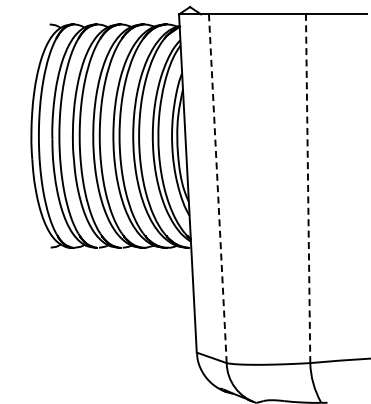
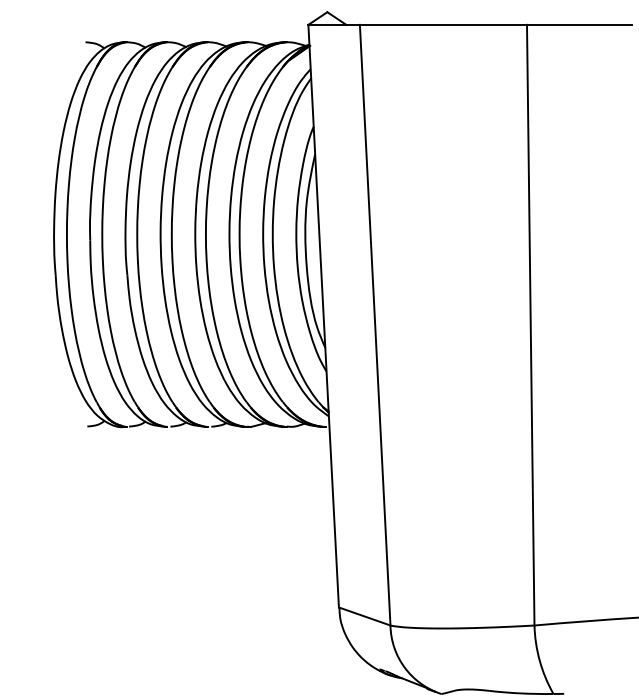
line: (217, 188) -> (374, 324), dashed -> solid
line: (308, 188) -> (531, 324), dashed -> solid

